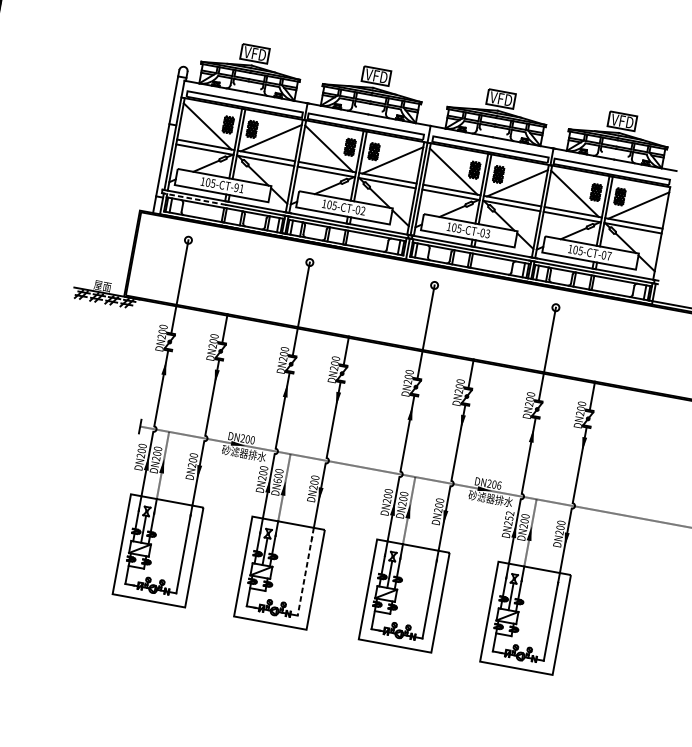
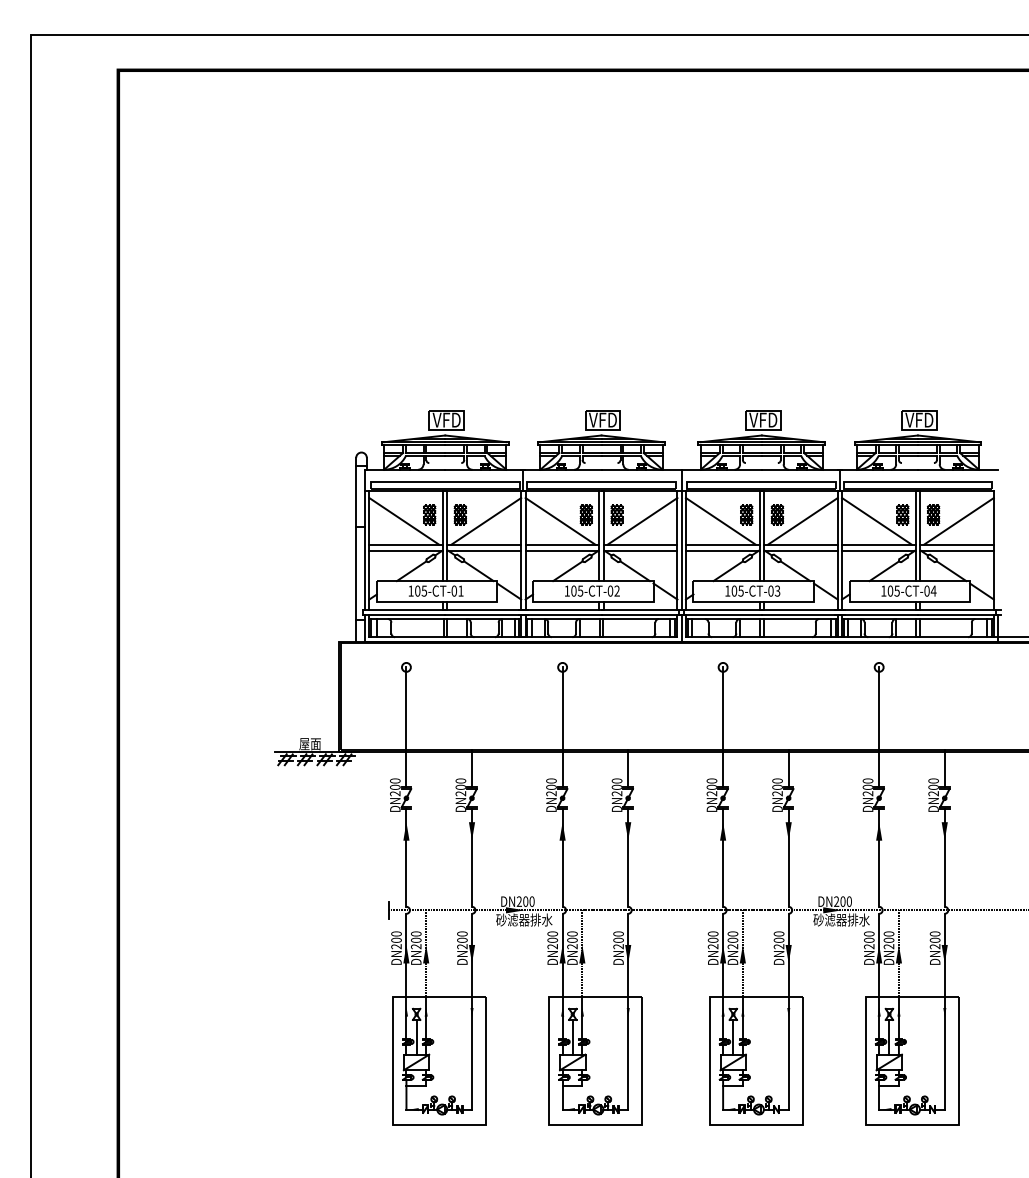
text: (236, 187) -> (453, 590), 105-CT-91 -> 105-CT-01
line: (193, 198) -> (403, 614), dashed -> solid
text: (609, 255) -> (933, 590), 105-CT-07 -> 105-CT-04
text: (277, 480) -> (572, 946), DN600 -> DN200
text: (498, 485) -> (848, 901), DN206 -> DN200
text: (509, 515) -> (868, 936), DN252 -> DN200
line: (305, 572) -> (628, 1053), dashed -> solid

